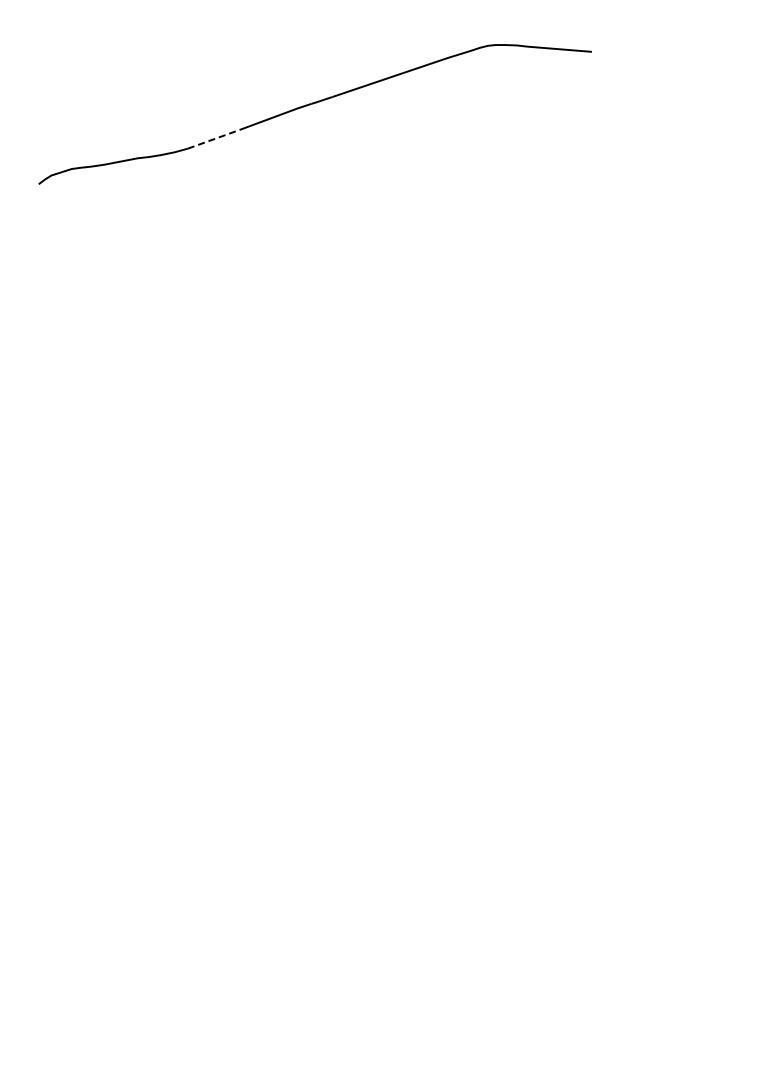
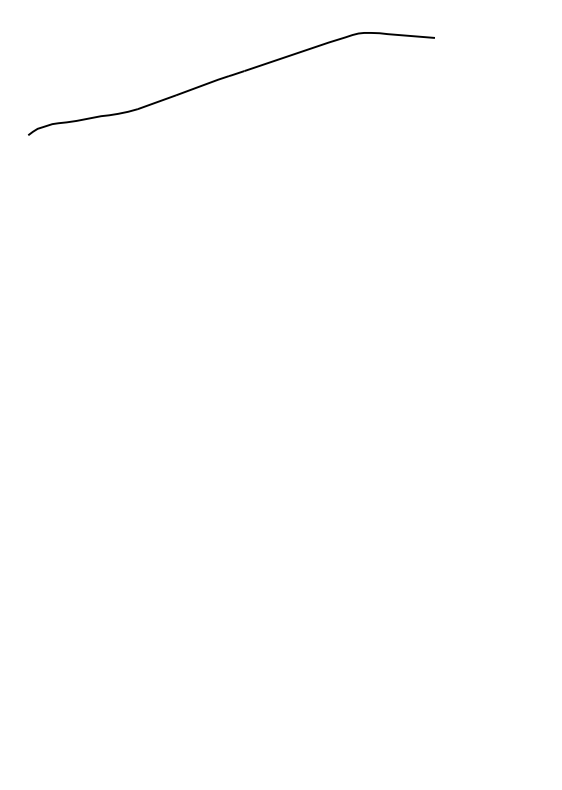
line: (213, 139) -> (156, 102), dashed -> solid

